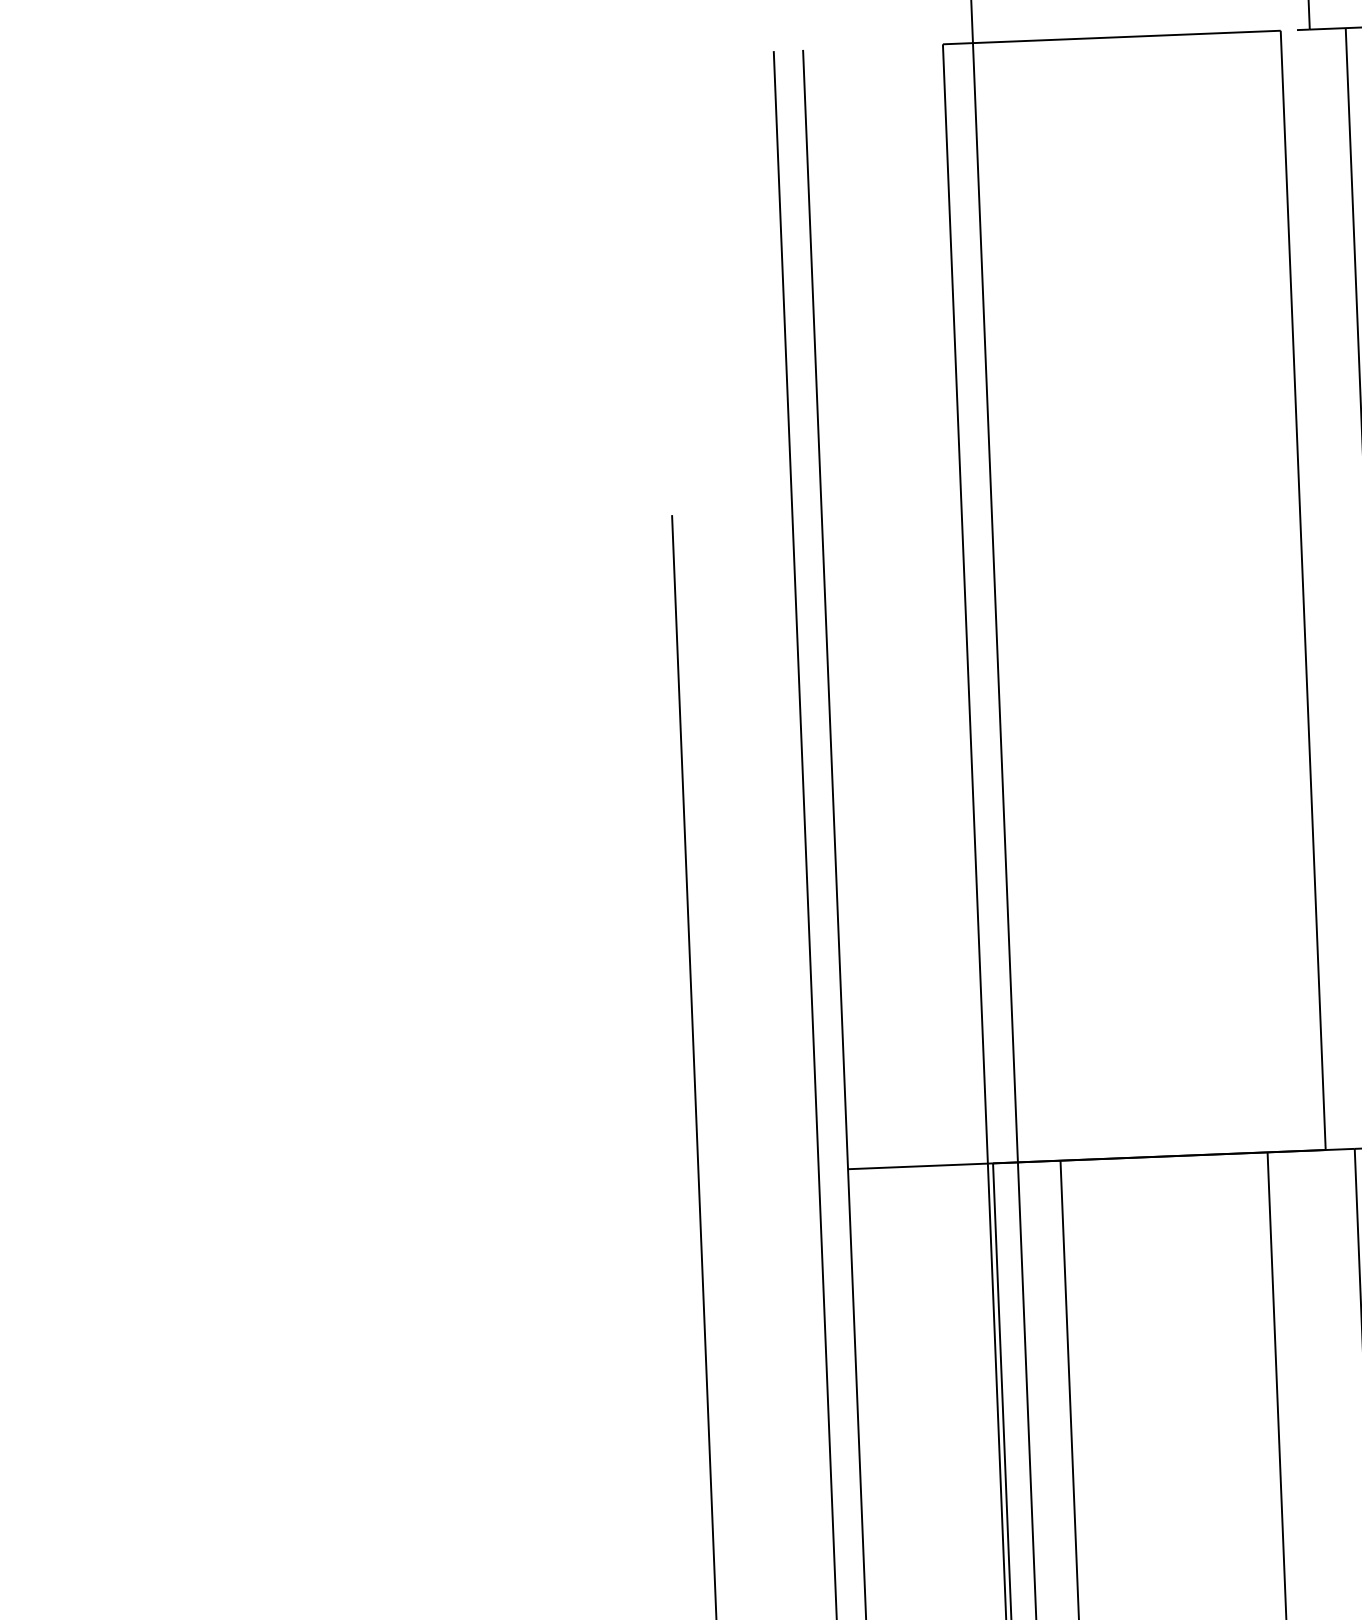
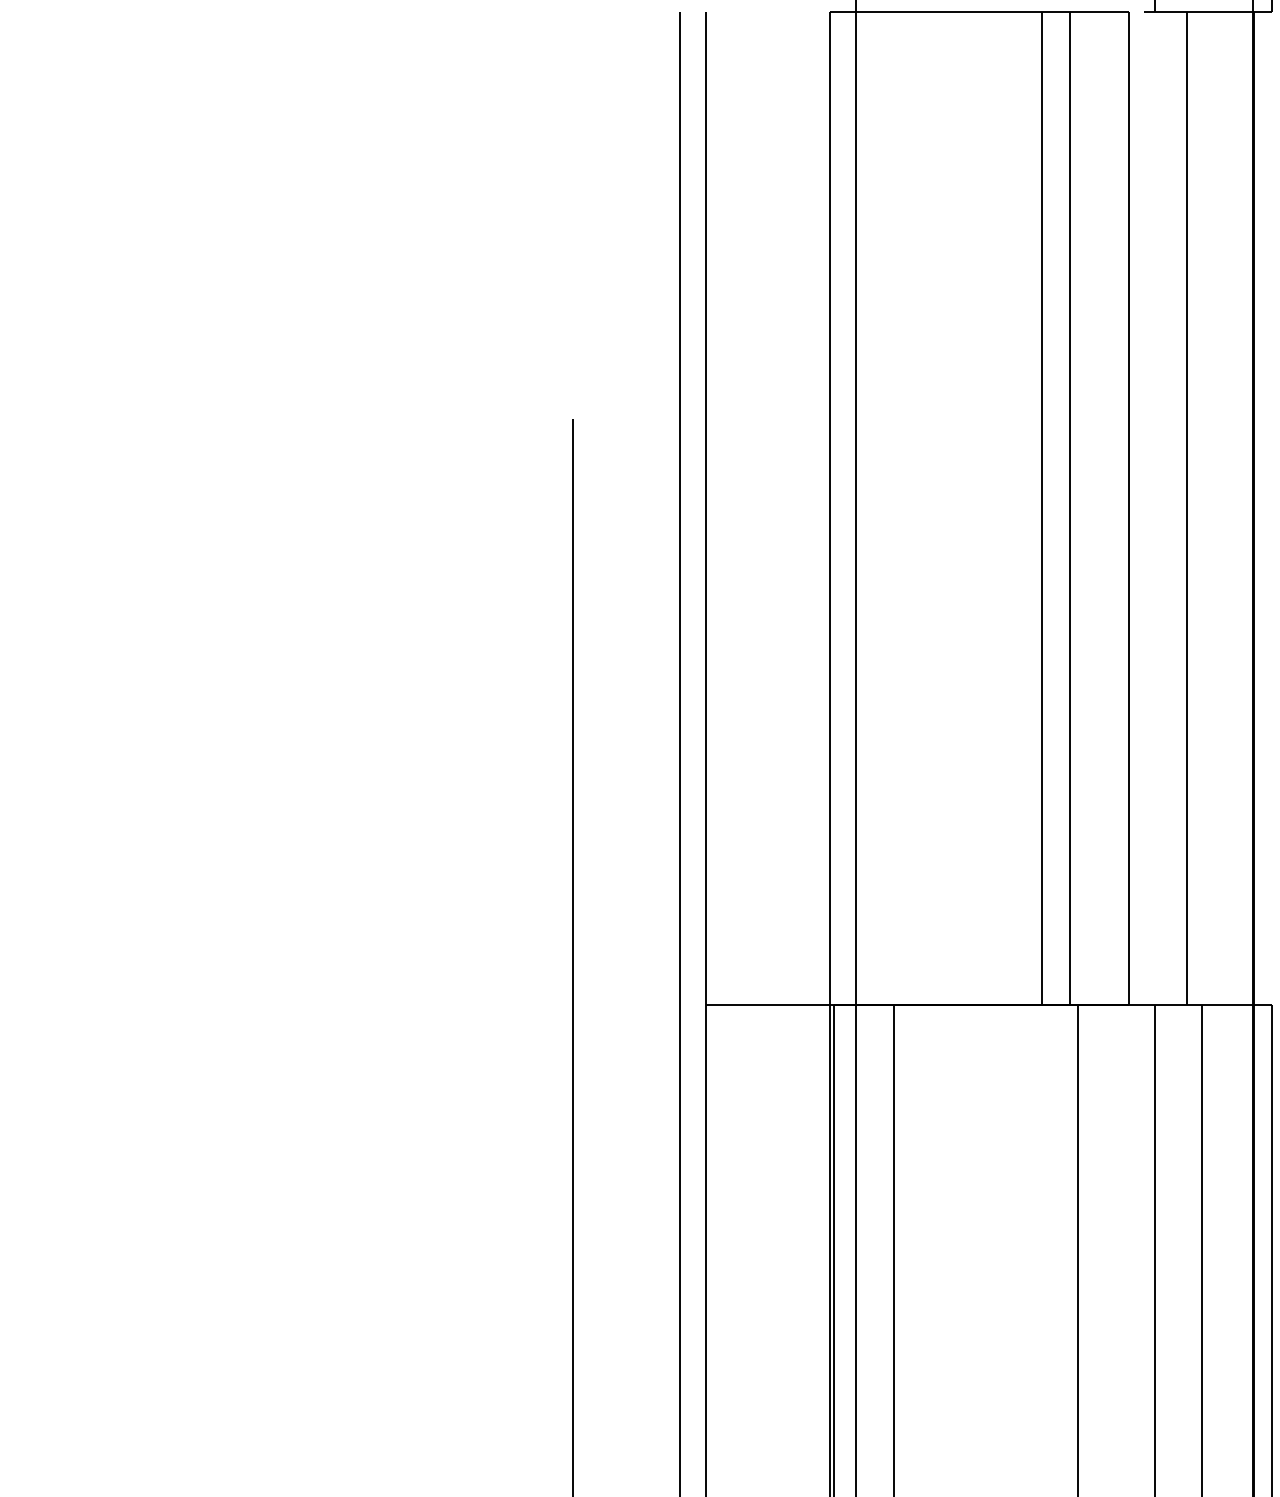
line: (1236, 592) -> (1070, 507), added
line: (1204, 593) -> (1041, 507), added

